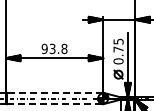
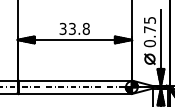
text: (44, 48) -> (62, 28), 93.8 -> 33.8
line: (54, 92) -> (74, 80), dashed -> solid
line: (55, 104) -> (75, 94), dashed -> solid

